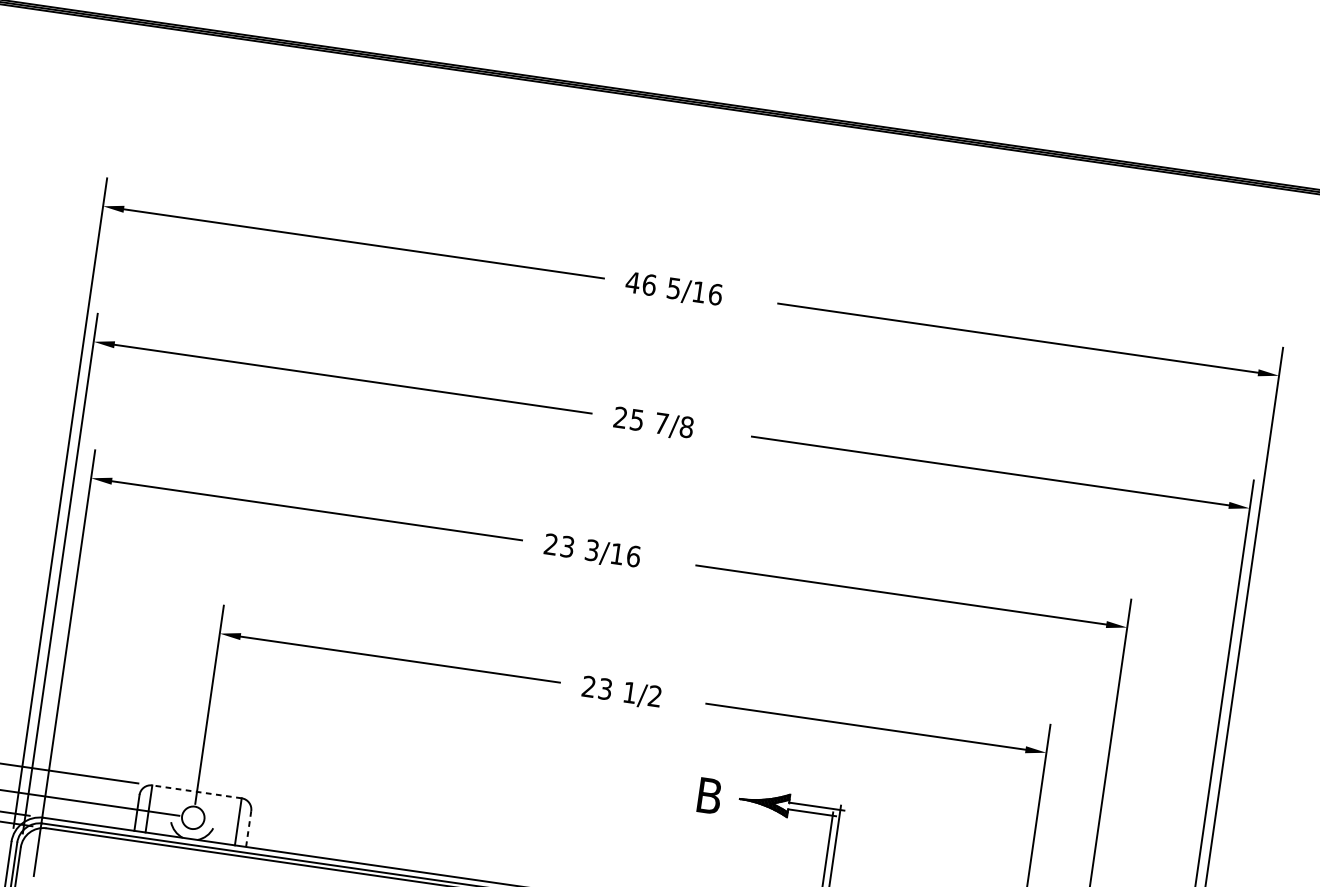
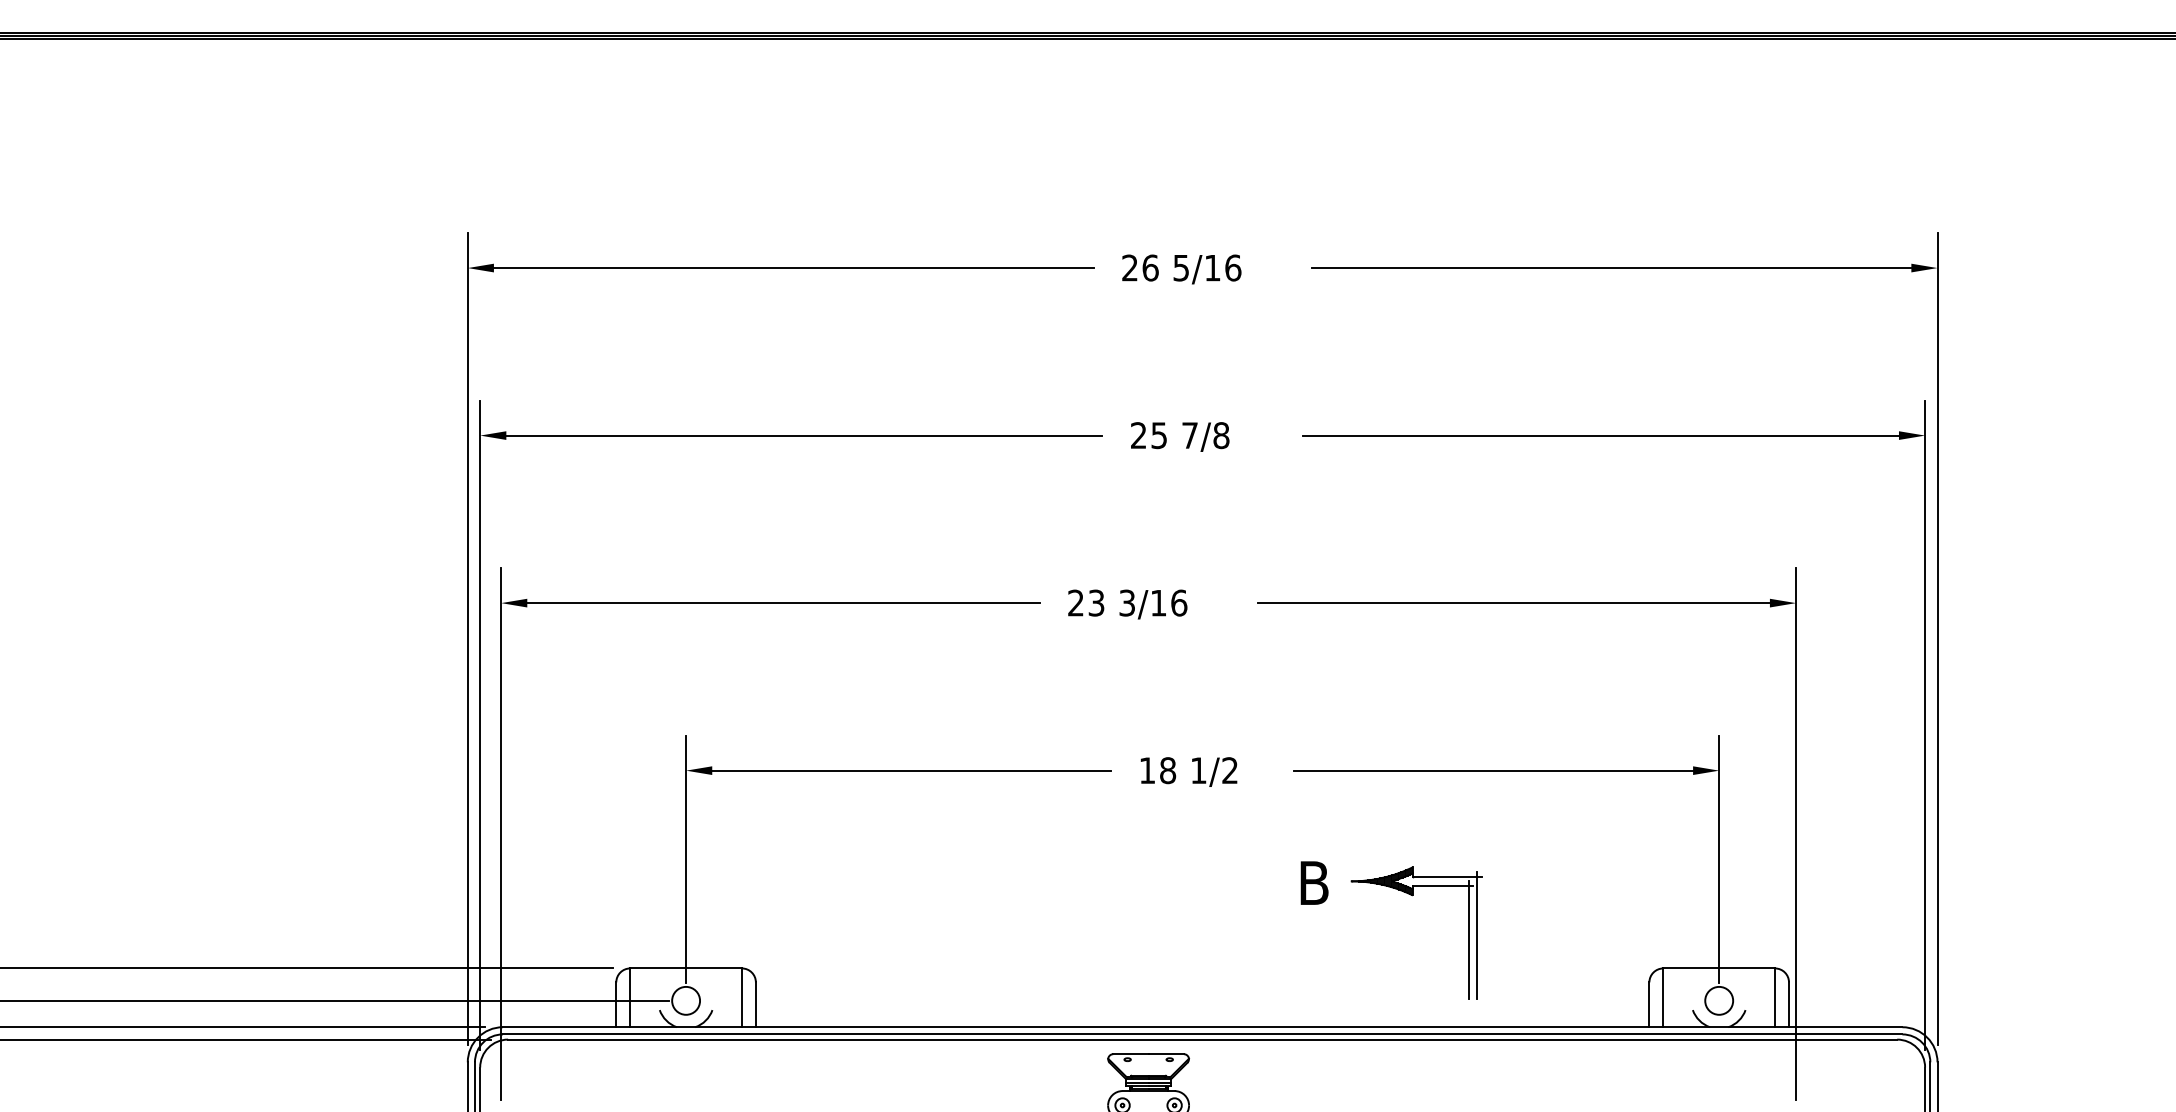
text: (632, 282) -> (1129, 267), 46 -> 26
text: (597, 687) -> (1157, 770), 23 -> 18
line: (197, 791) -> (686, 968), dashed -> solid
line: (248, 828) -> (755, 1004), dashed -> solid

